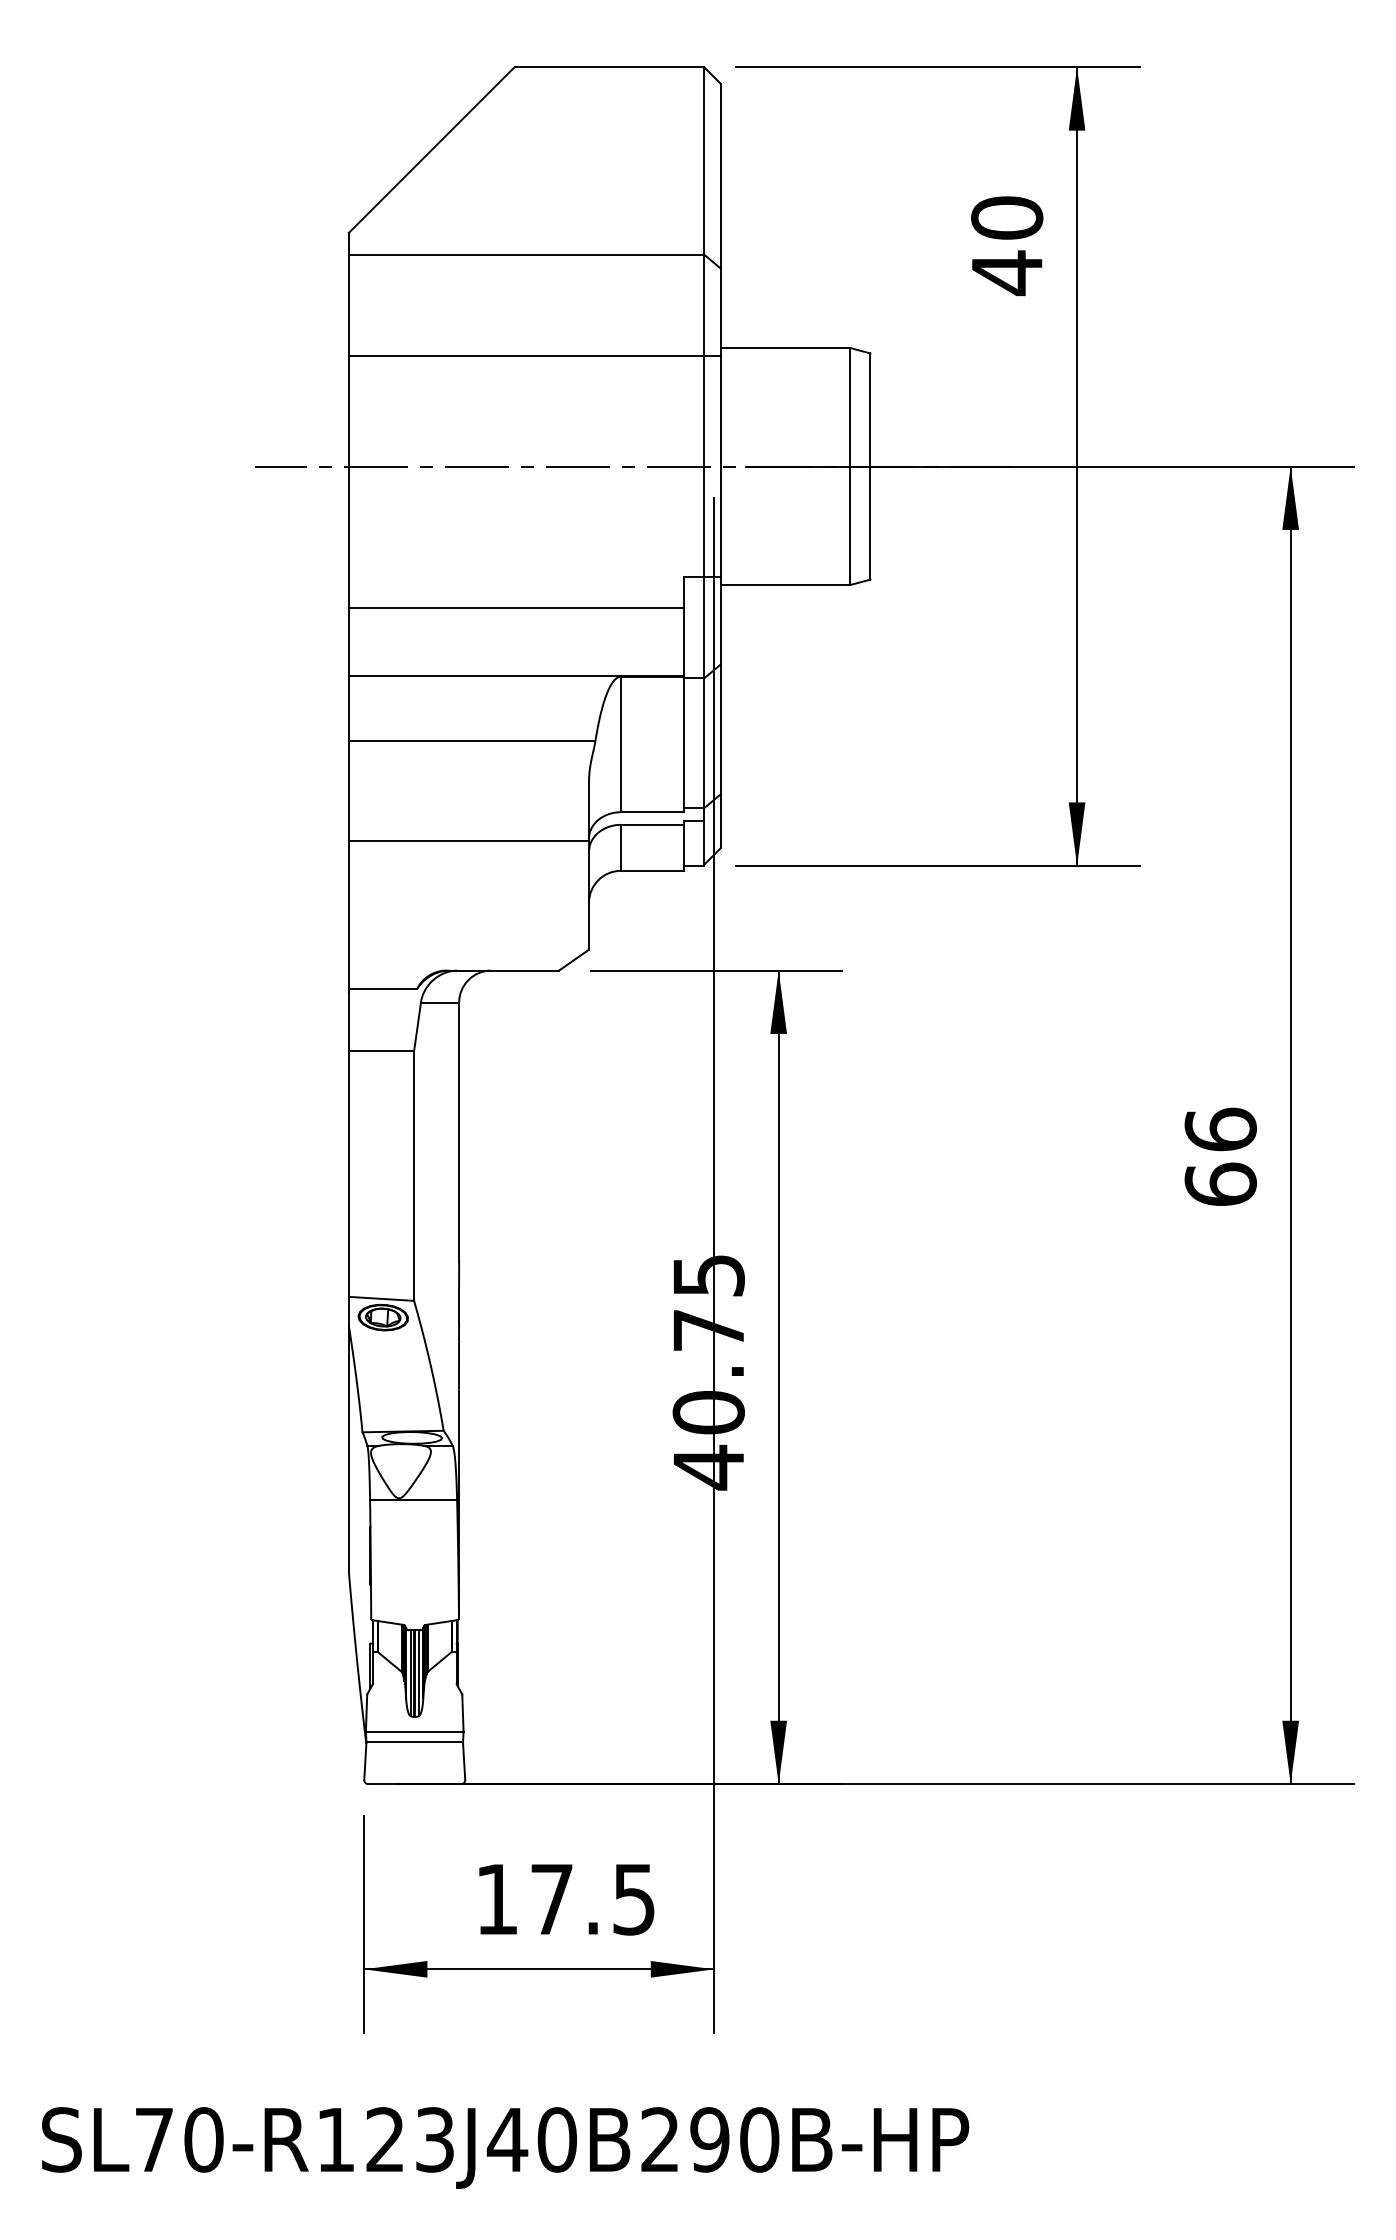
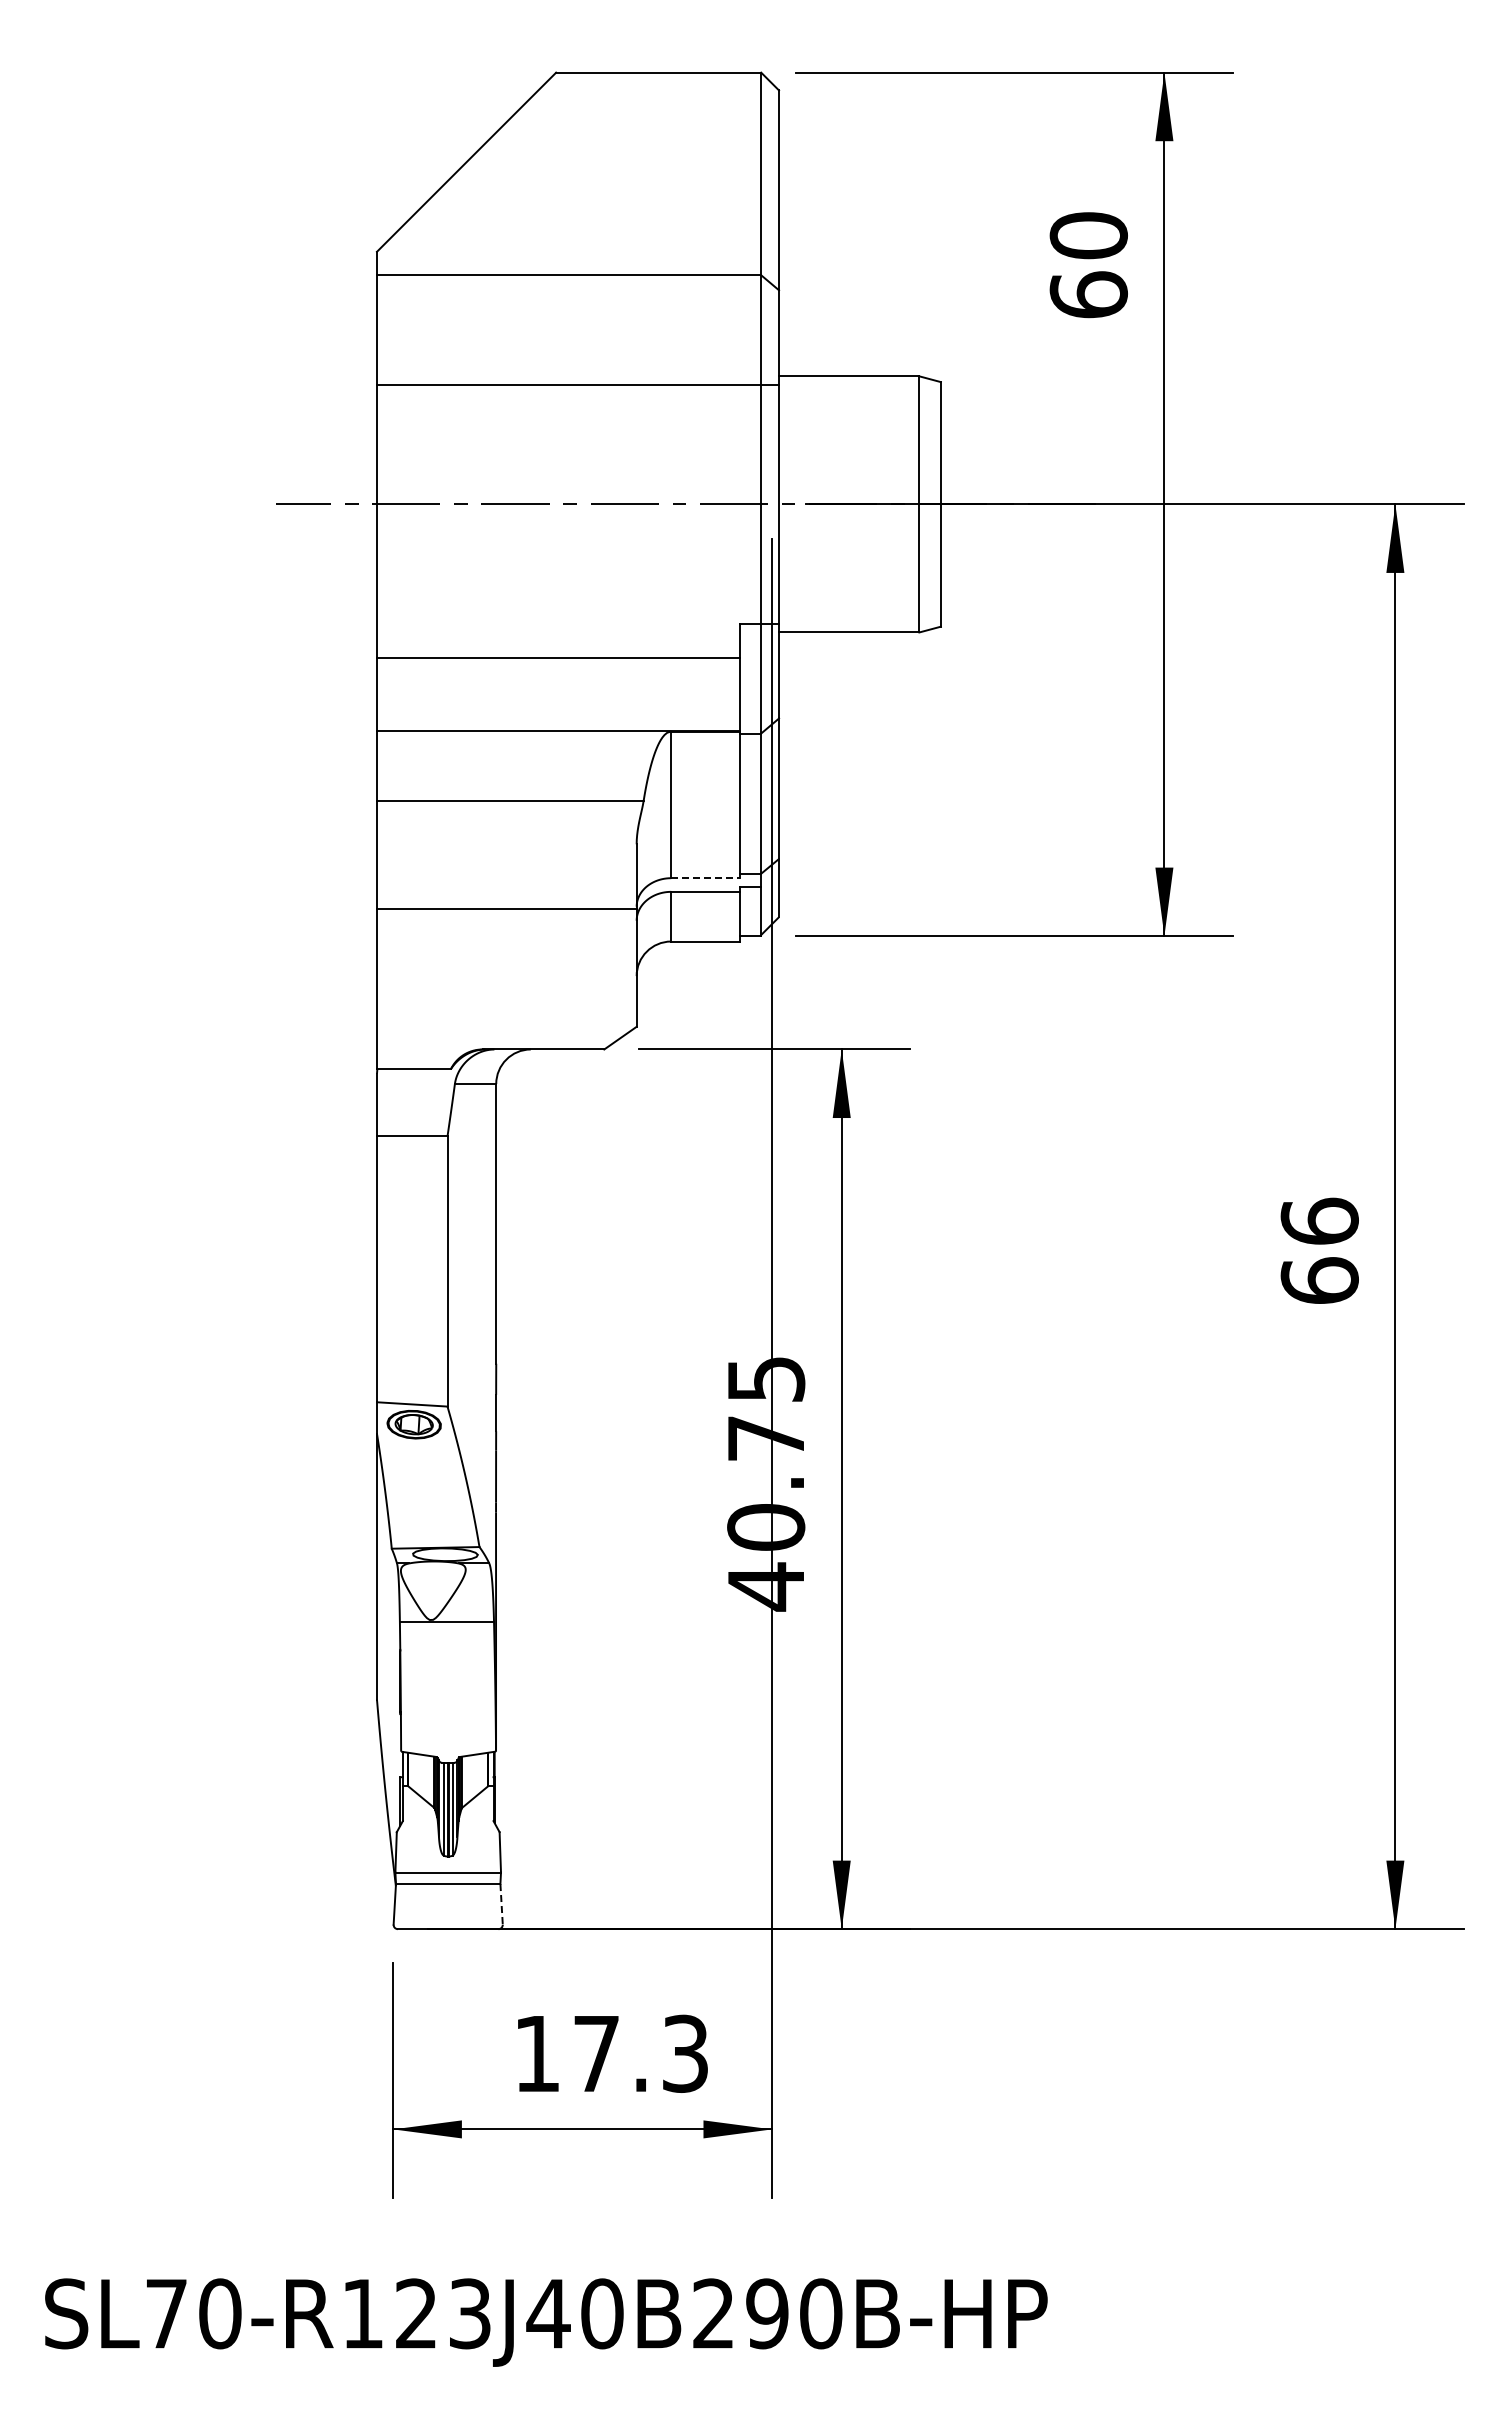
text: (1006, 273) -> (1088, 295), 40 -> 60
line: (652, 812) -> (705, 878), solid -> dashed
line: (464, 1761) -> (501, 1904), solid -> dashed
text: (634, 1899) -> (685, 2053), 17.5 -> 17.3

